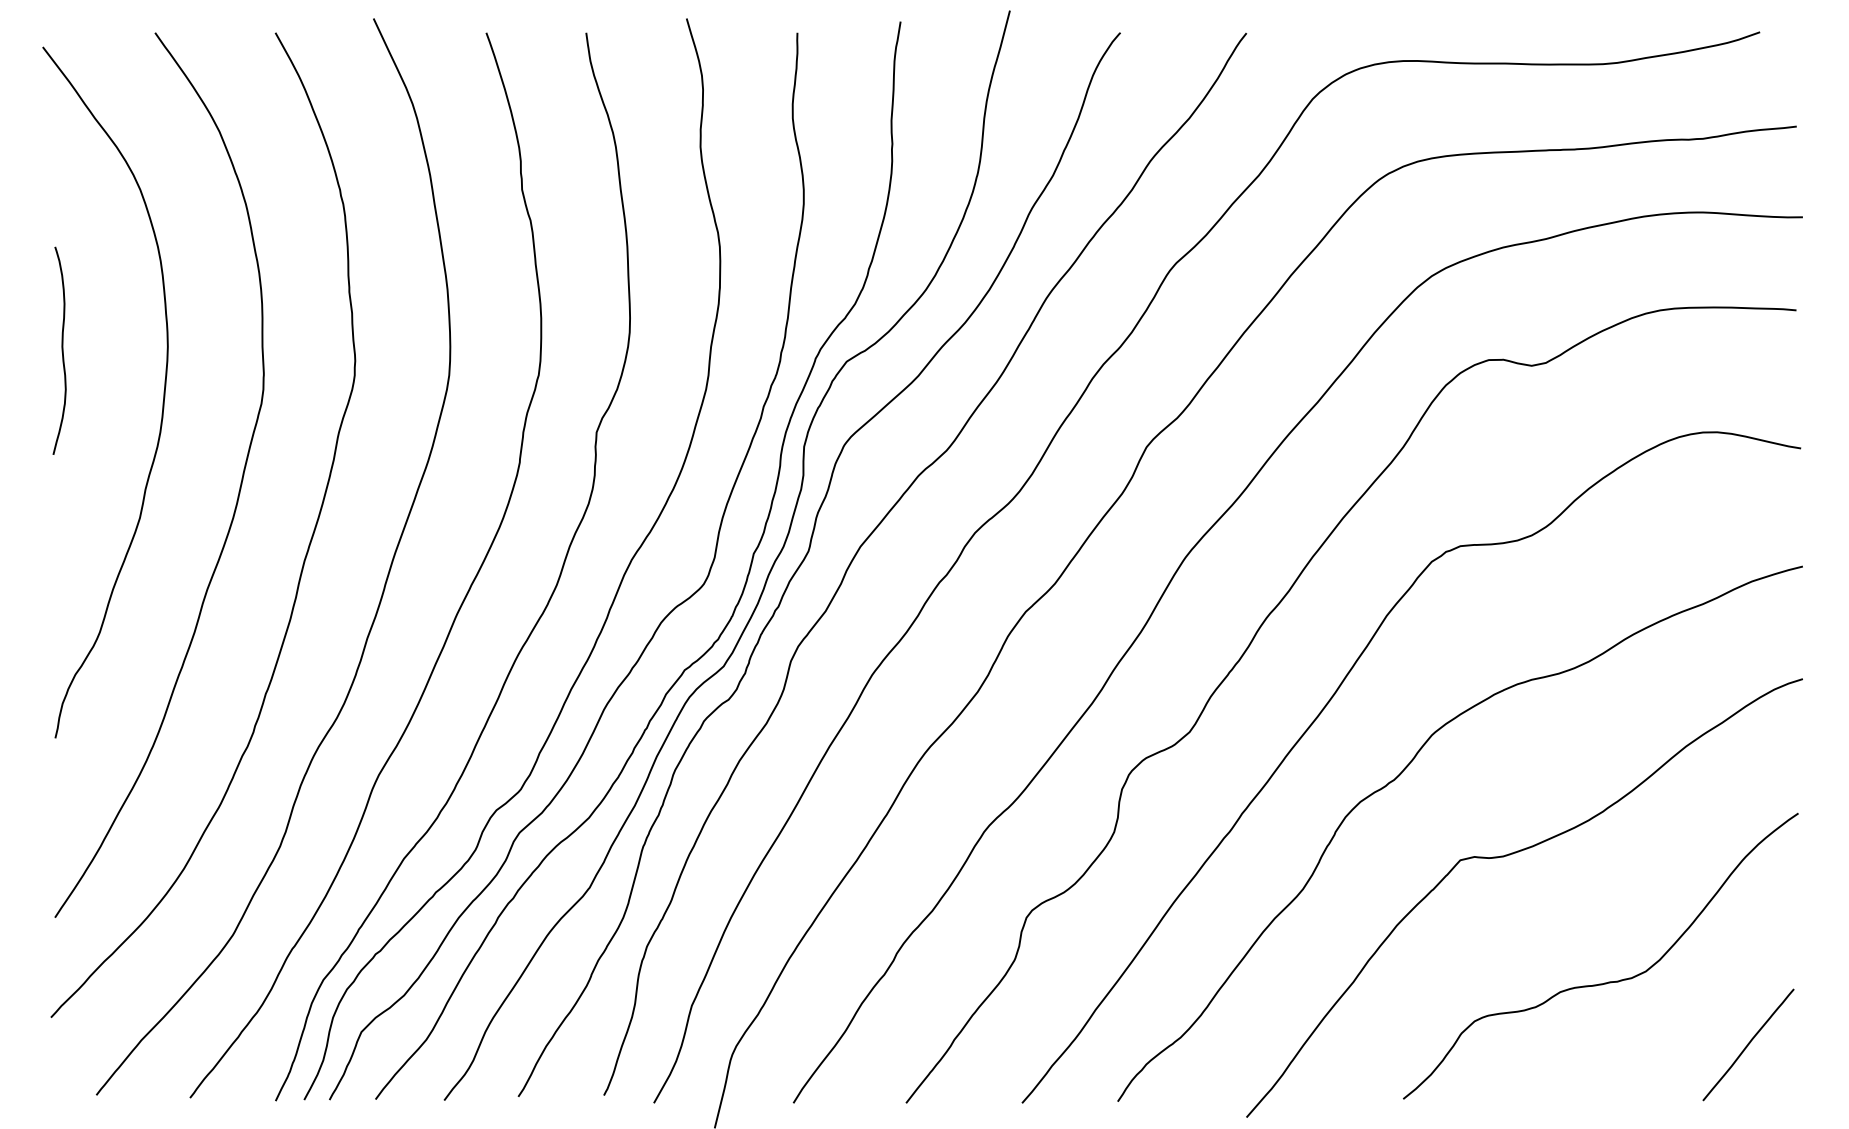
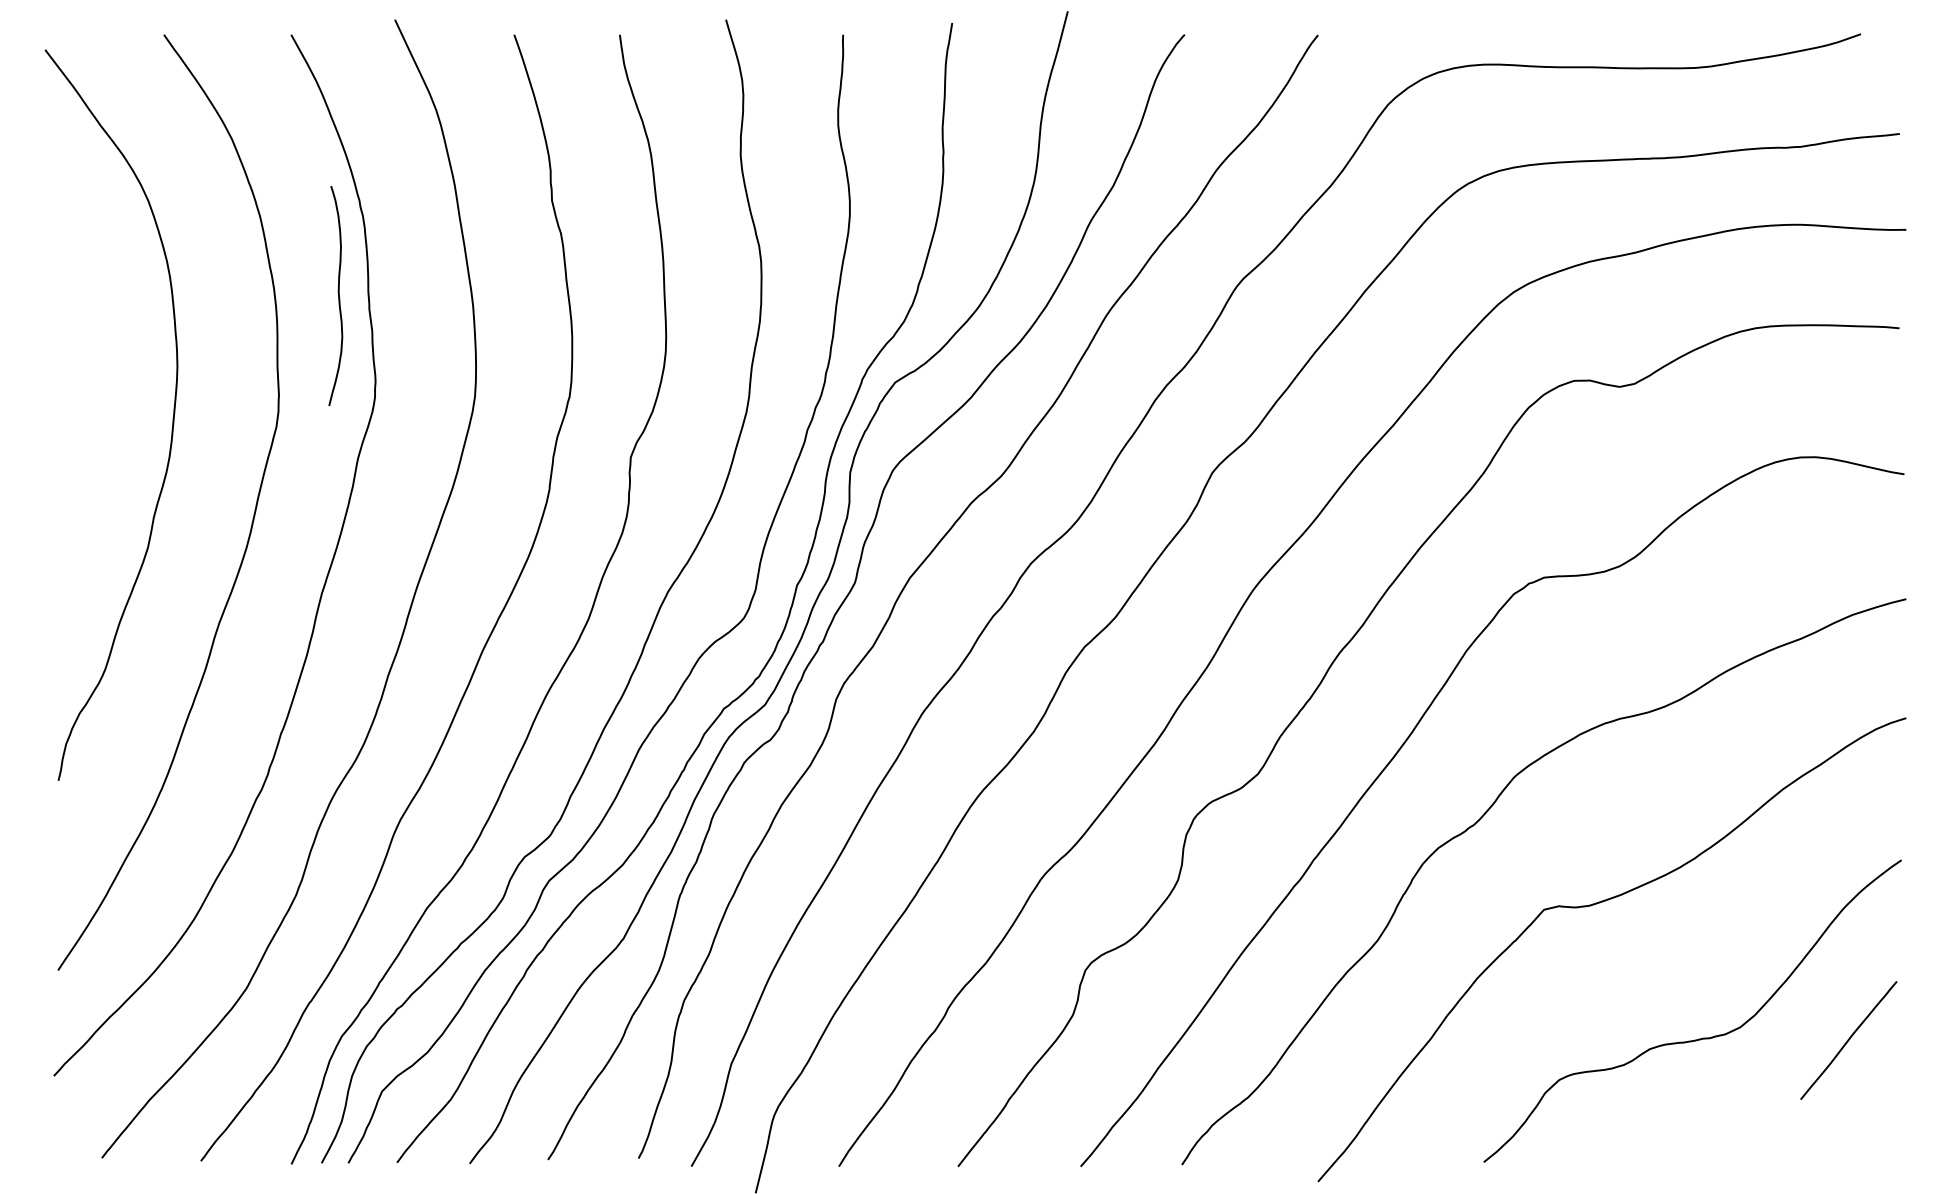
curve: (61, 350) -> (337, 295), moved
curve: (1748, 1044) -> (1848, 1040), moved

